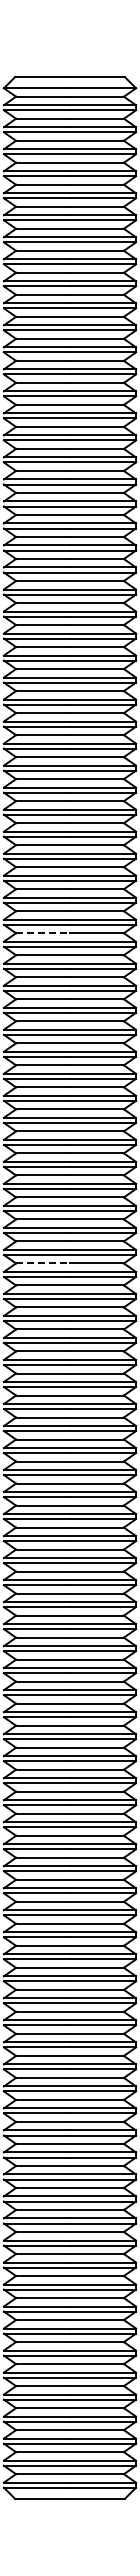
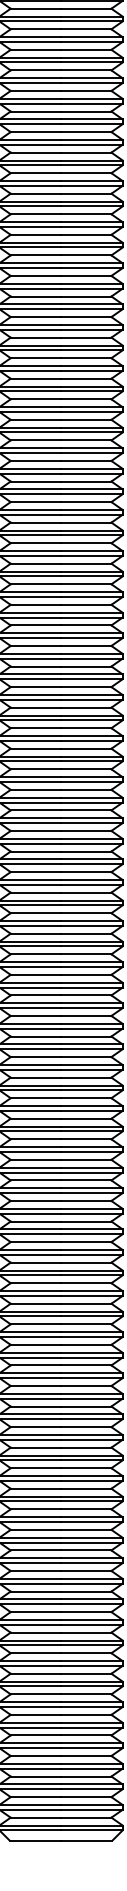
line: (43, 933) -> (36, 378), dashed -> solid
line: (43, 1263) -> (36, 687), dashed -> solid

